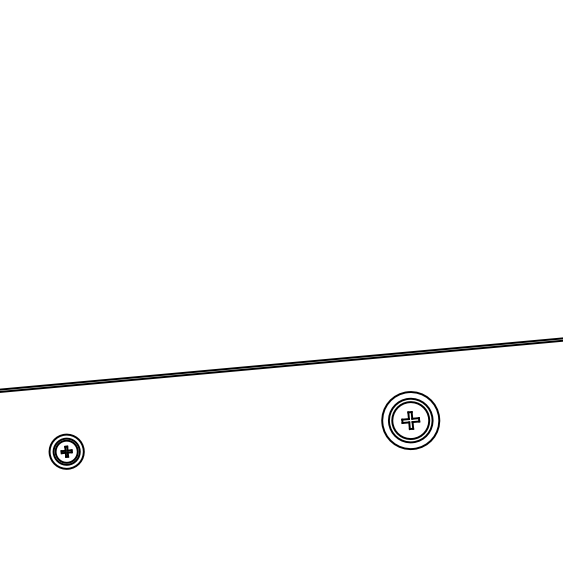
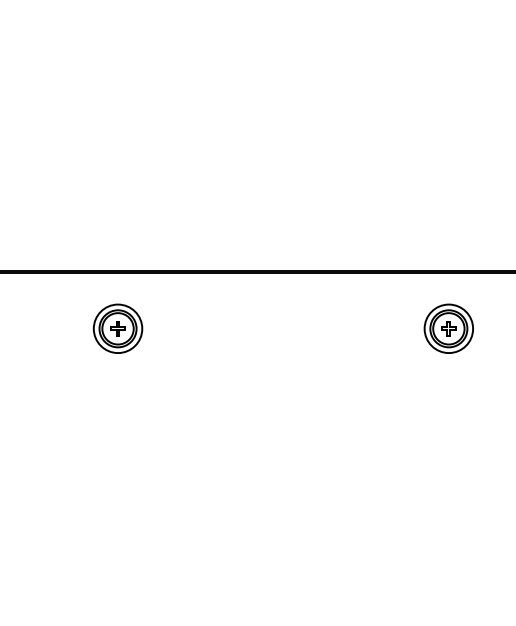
part: (410, 420) -> (448, 328), moved
part: (66, 451) -> (117, 328), size x1.67

